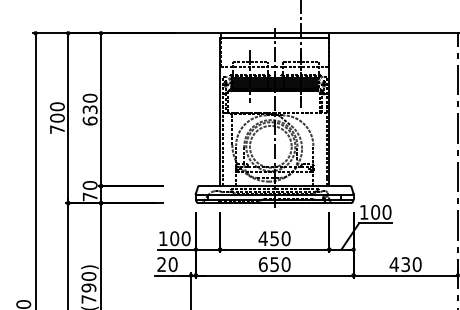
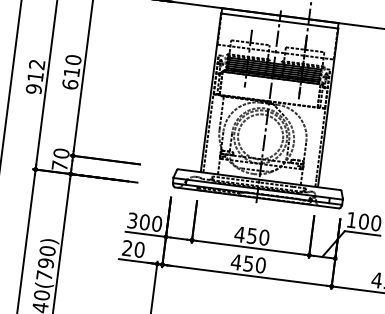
text: (89, 109) -> (71, 71), 630 -> 610
text: (57, 118) -> (35, 77), 700 -> 912
text: (163, 238) -> (132, 220), 100 -> 300
text: (262, 264) -> (235, 262), 650 -> 450

